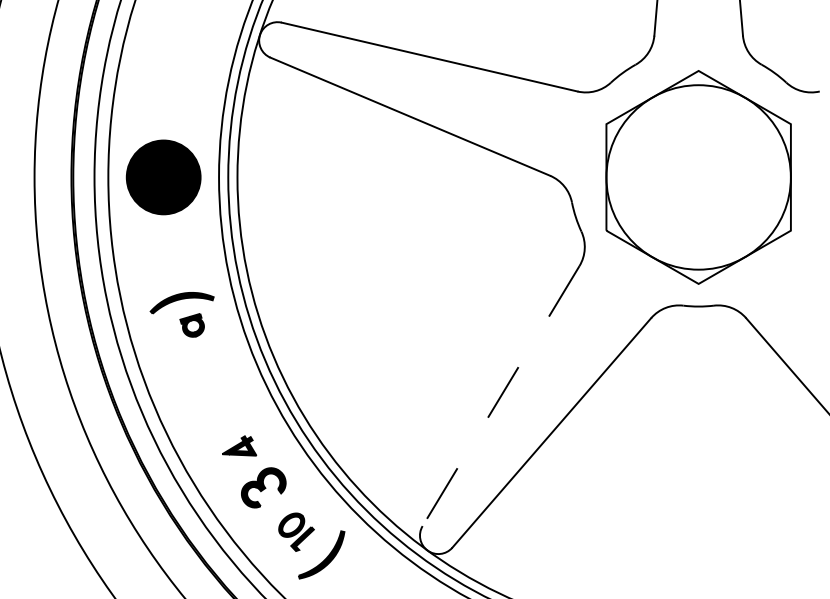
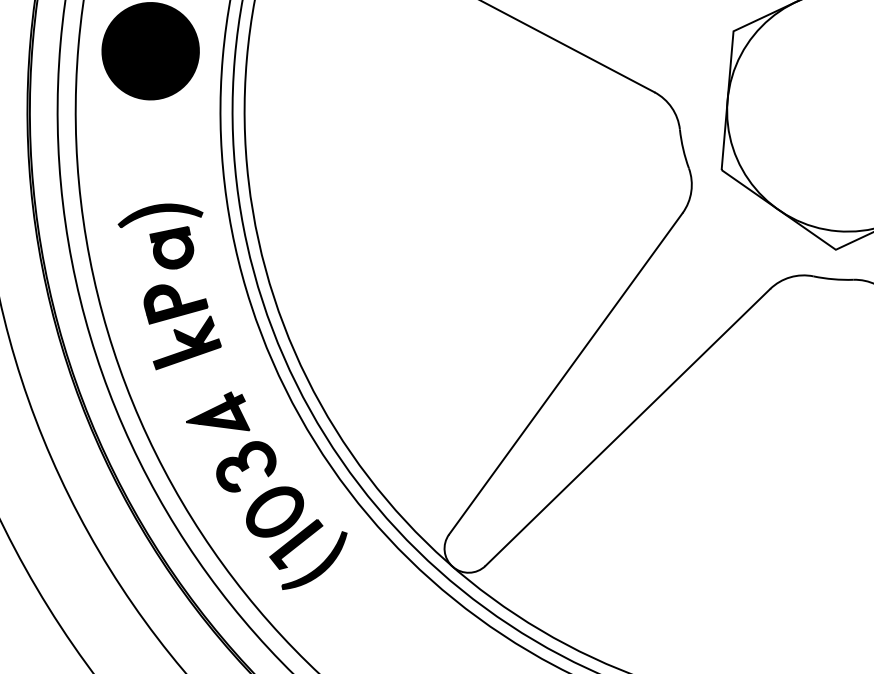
part: (191, 325) -> (170, 247), size x1.43
part: (205, 387) -> (181, 329), added
line: (501, 396) -> (566, 374), dashed -> solid
part: (239, 445) -> (219, 408), size x1.43
part: (296, 532) -> (284, 528), size x1.67

